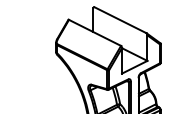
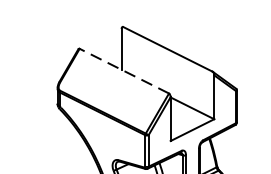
line: (94, 32) -> (123, 70), solid -> dashed

